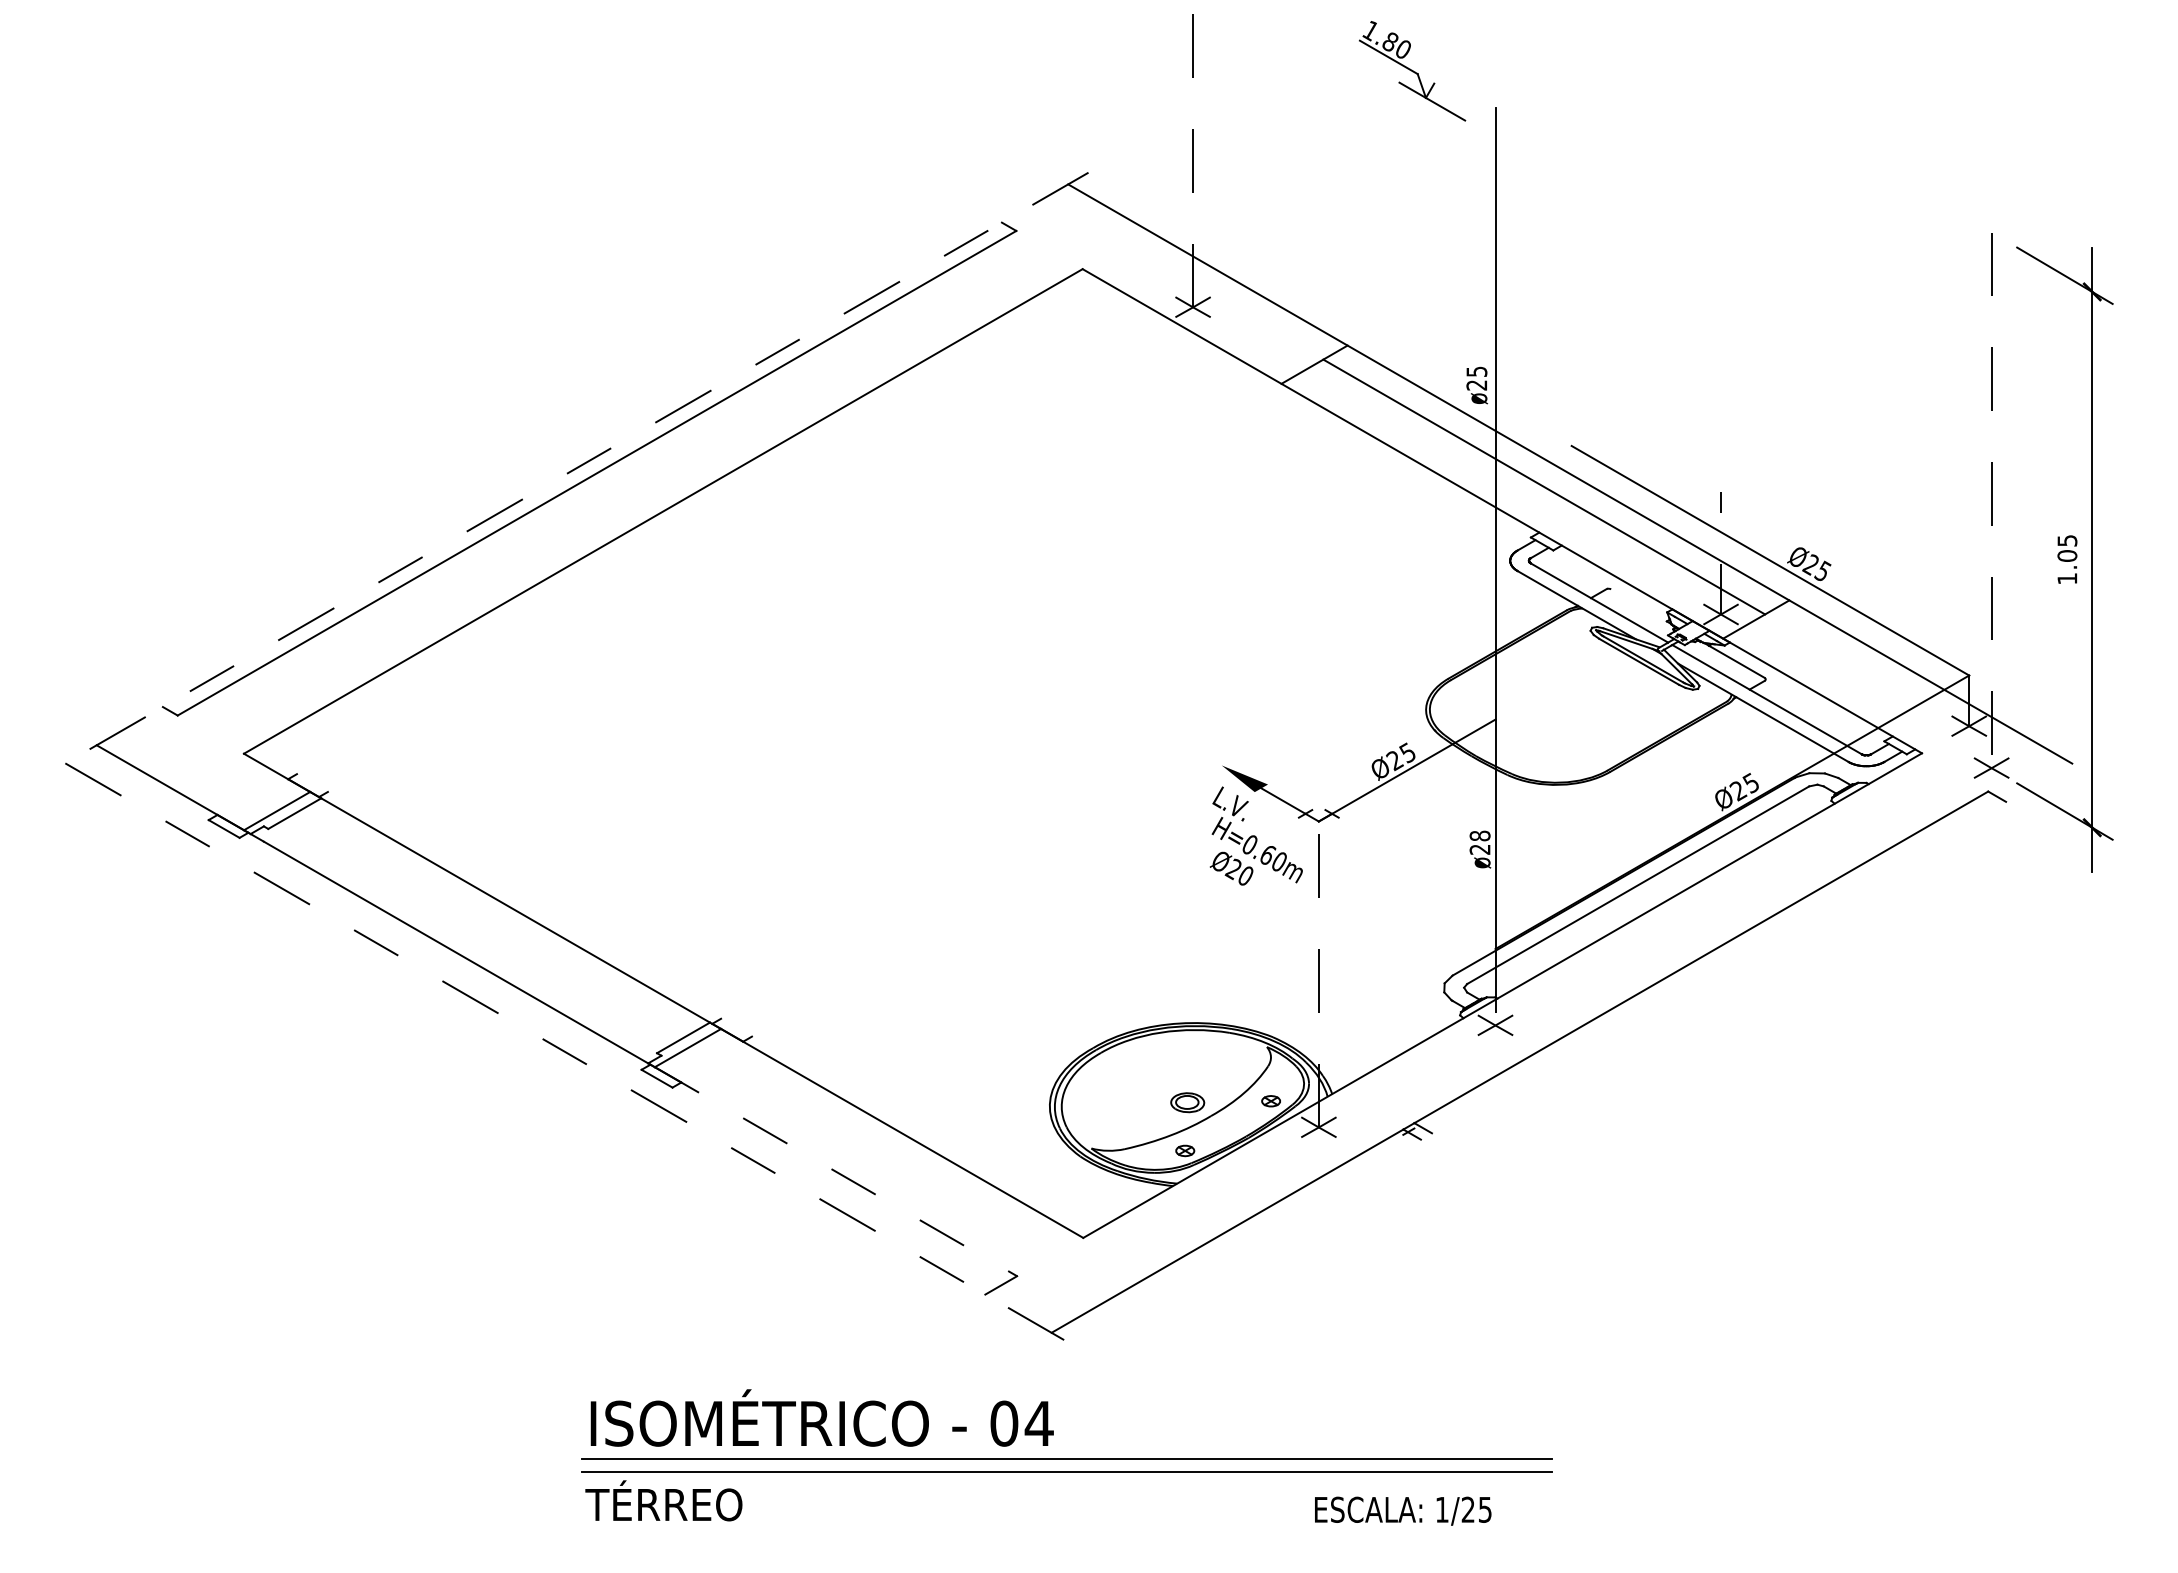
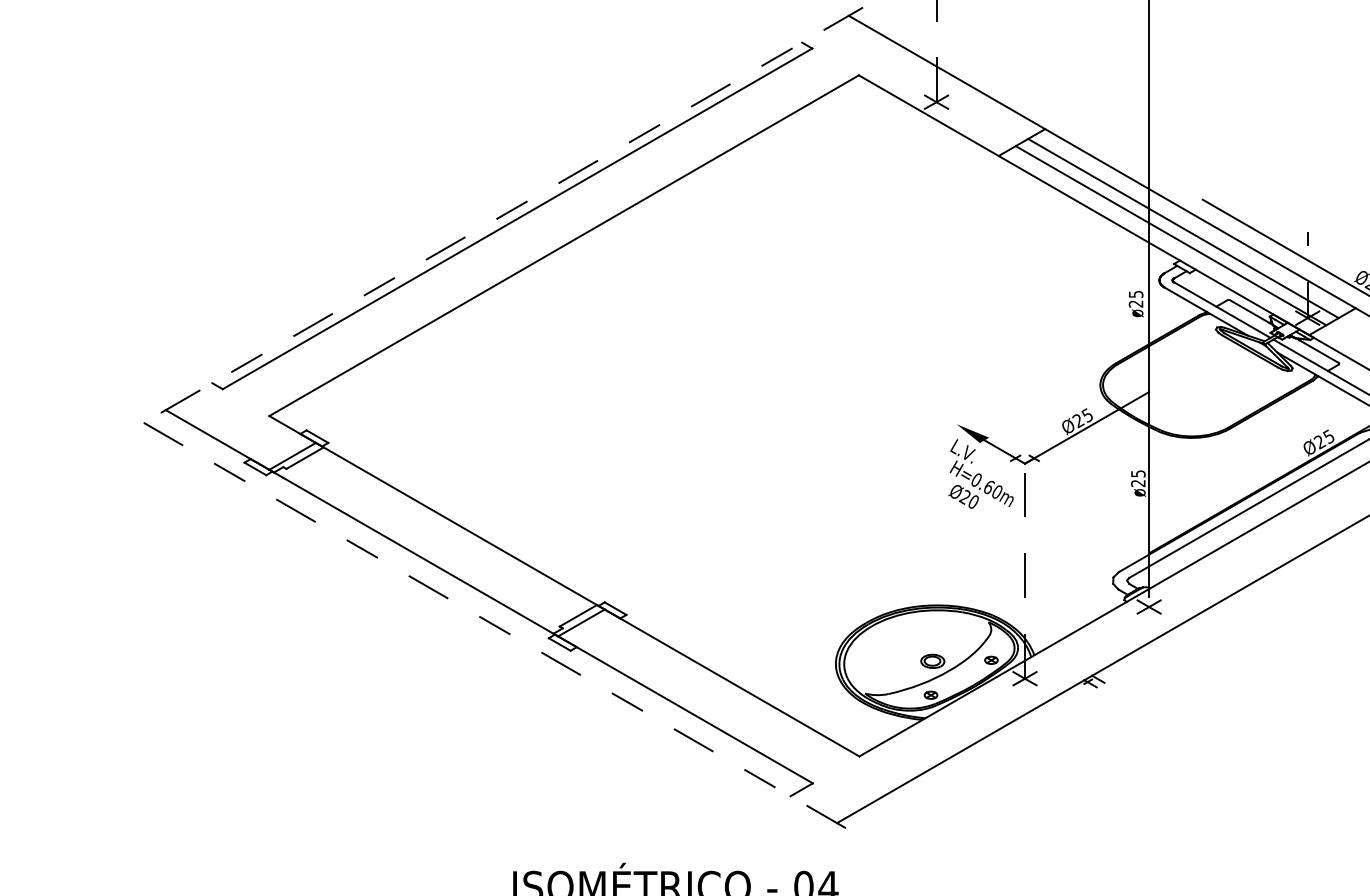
text: (1476, 385) -> (1135, 304), moved
line: (1526, 496) -> (1170, 235), added
line: (1638, 605) -> (1249, 311), added
line: (311, 782) -> (316, 436), added
text: (1479, 835) -> (1137, 473), ø28 -> ø25
line: (736, 1027) -> (615, 608), added
line: (836, 1171) -> (685, 709), dashed -> solid

